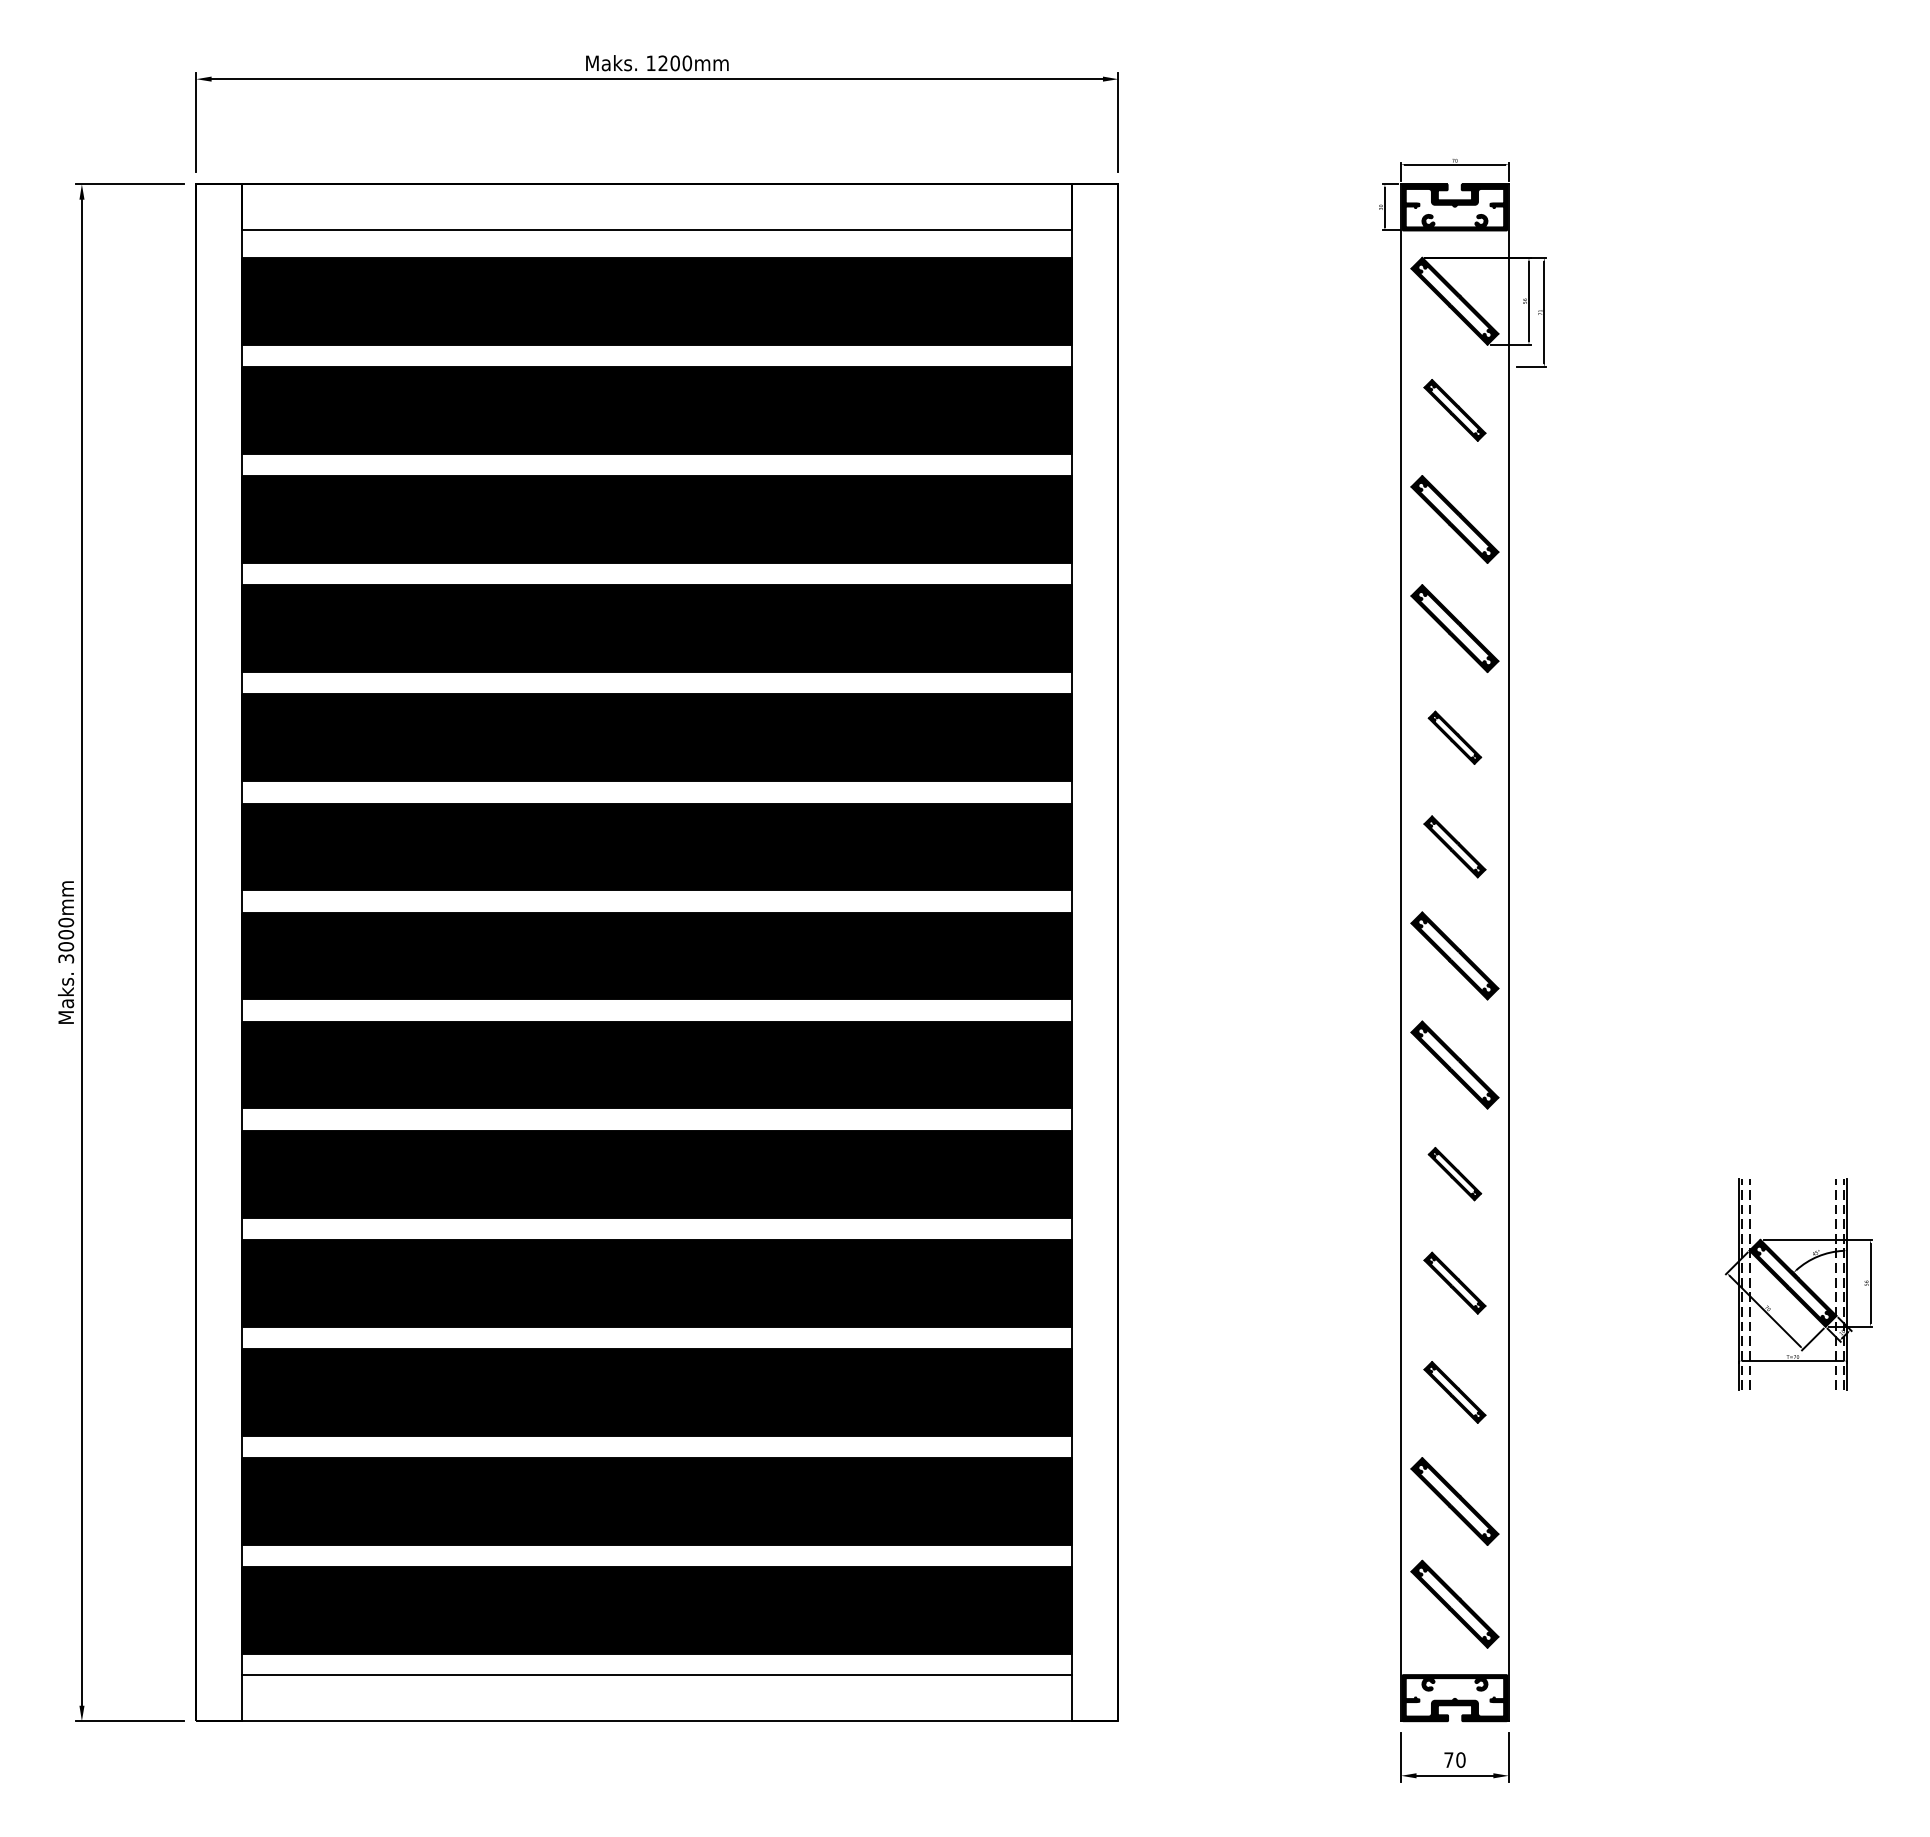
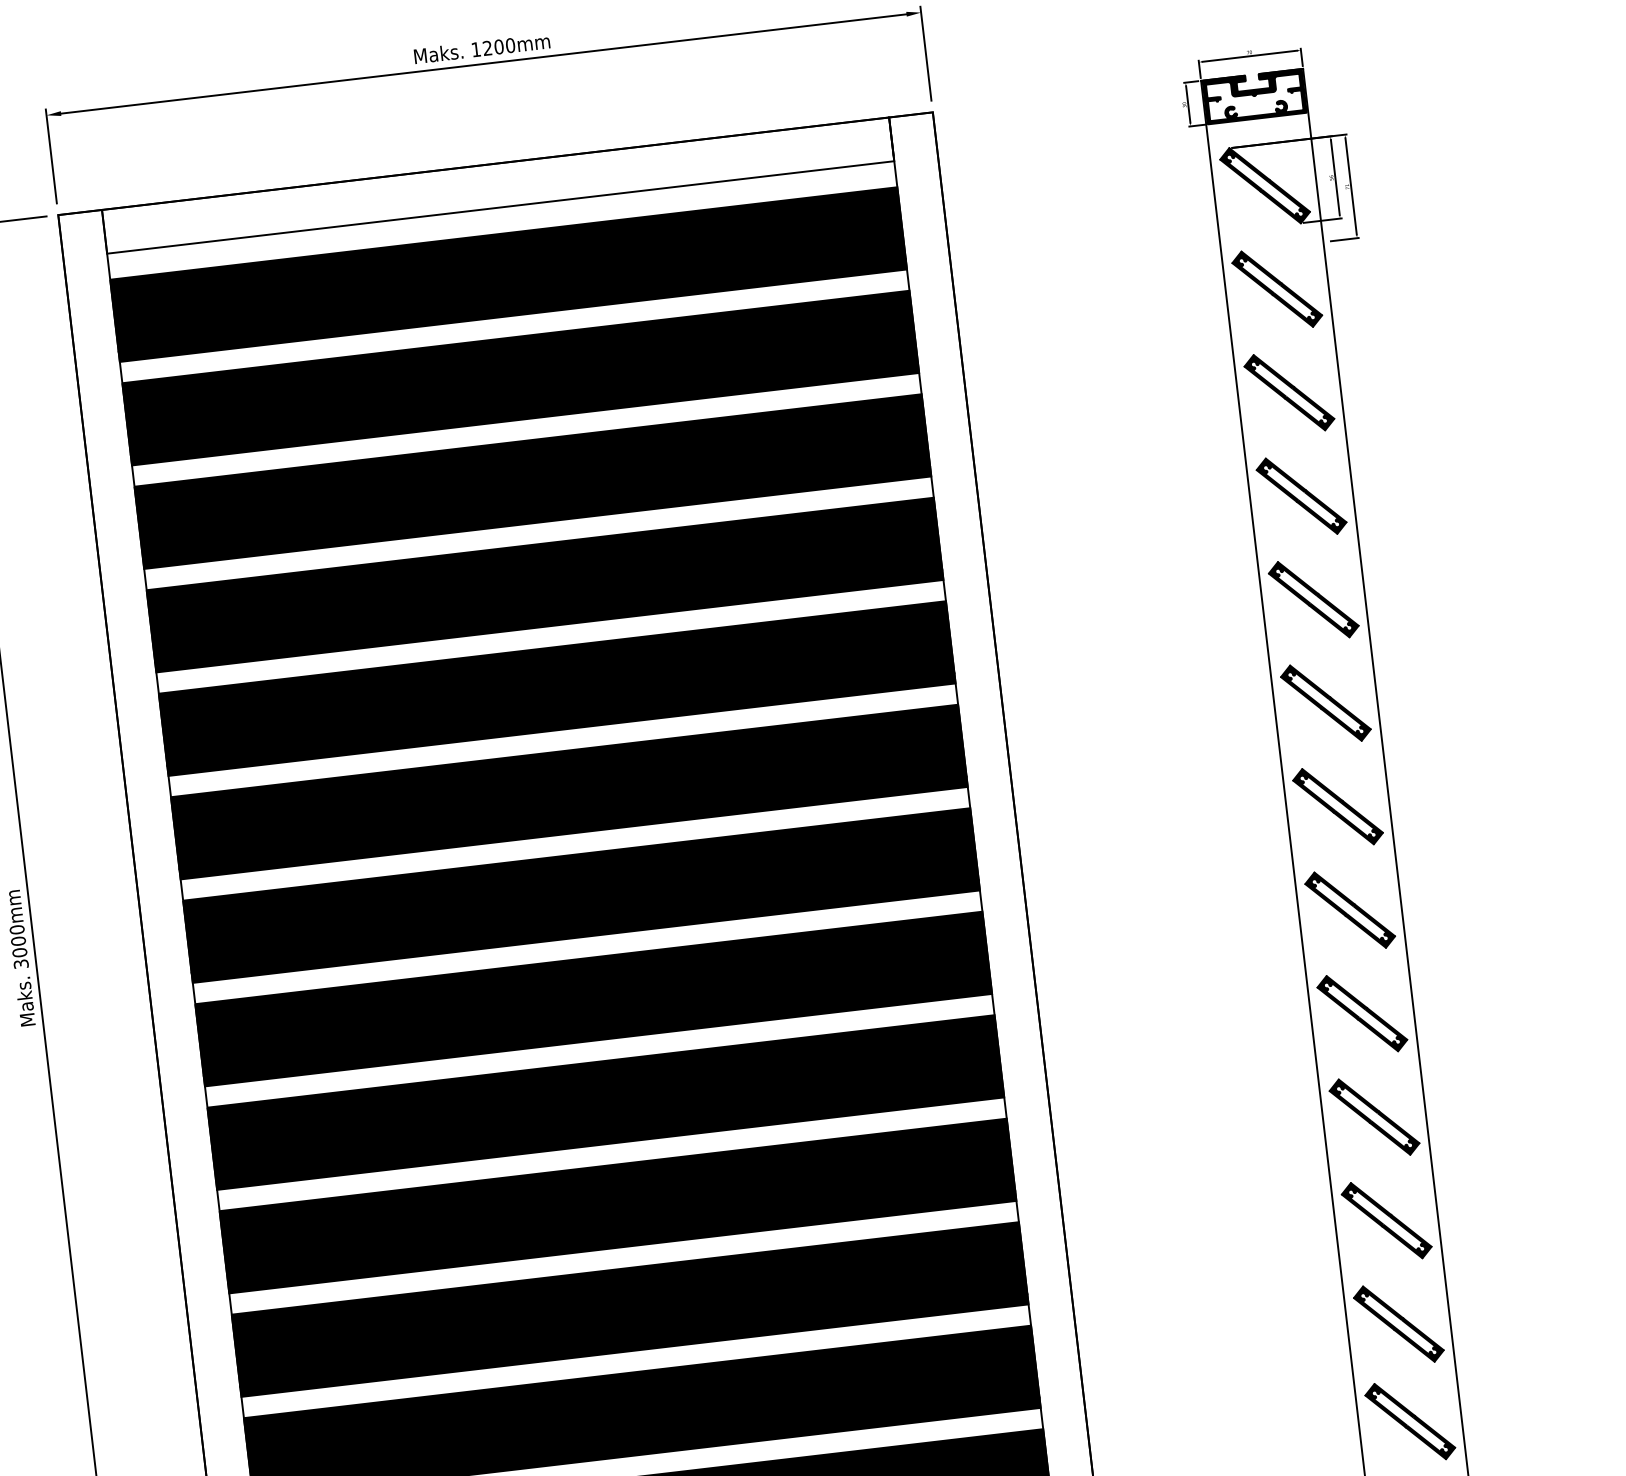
part: (1454, 410) -> (1276, 289), size x1.43
part: (1454, 737) -> (1313, 599), size x1.67
part: (1454, 846) -> (1325, 702), size x1.43
part: (1454, 1173) -> (1361, 1013), size x1.67
part: (1454, 1282) -> (1374, 1116), size x1.43
part: (1454, 1392) -> (1386, 1220), size x1.43

